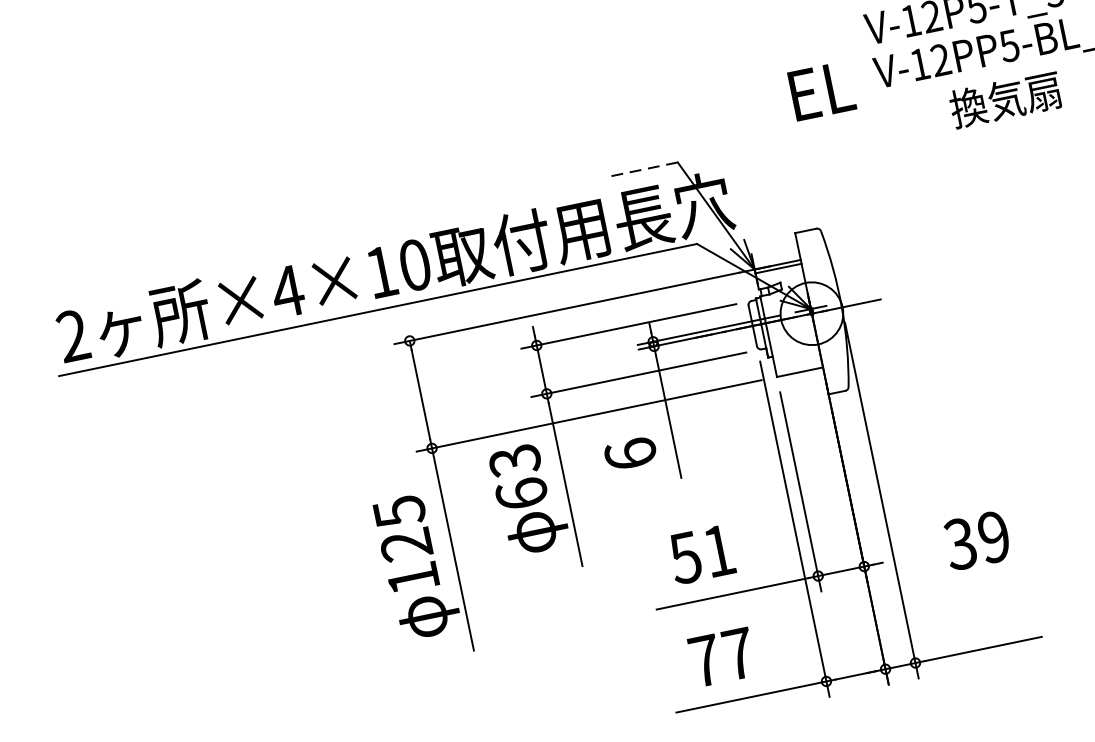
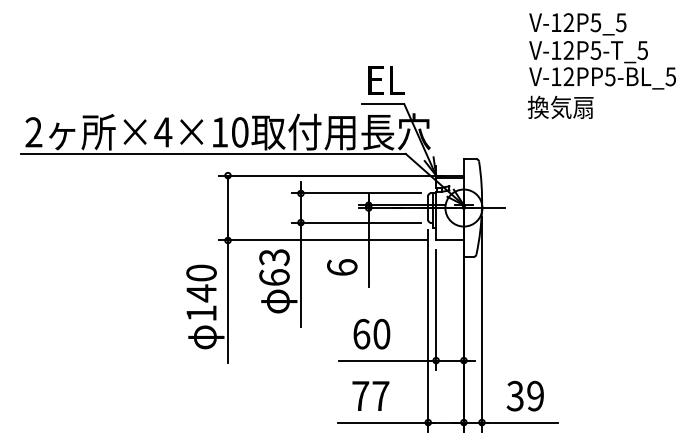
text: (822, 91) -> (386, 80), moved
text: (1005, 98) -> (560, 106), moved
line: (641, 170) -> (382, 104), dashed -> solid
text: (402, 528) -> (201, 283), 125 -> 140
text: (975, 539) -> (524, 395), moved
text: (701, 553) -> (371, 333), 51 -> 60

